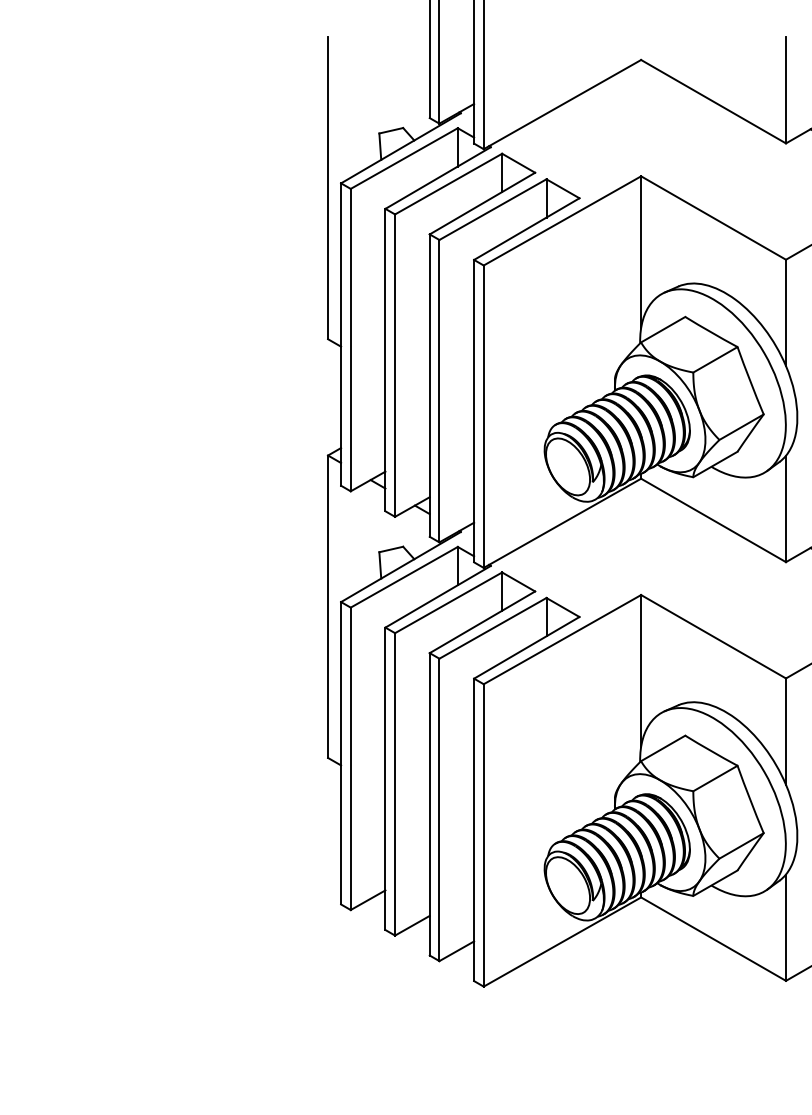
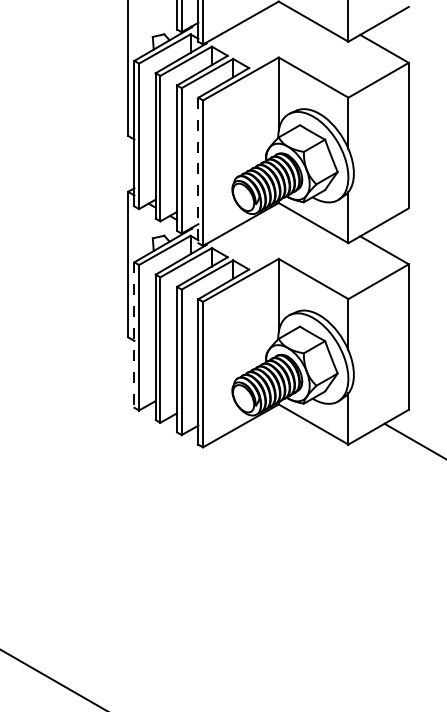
line: (474, 411) -> (198, 170), solid -> dashed
line: (341, 754) -> (134, 335), solid -> dashed

